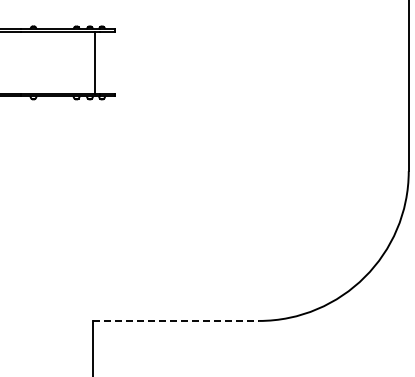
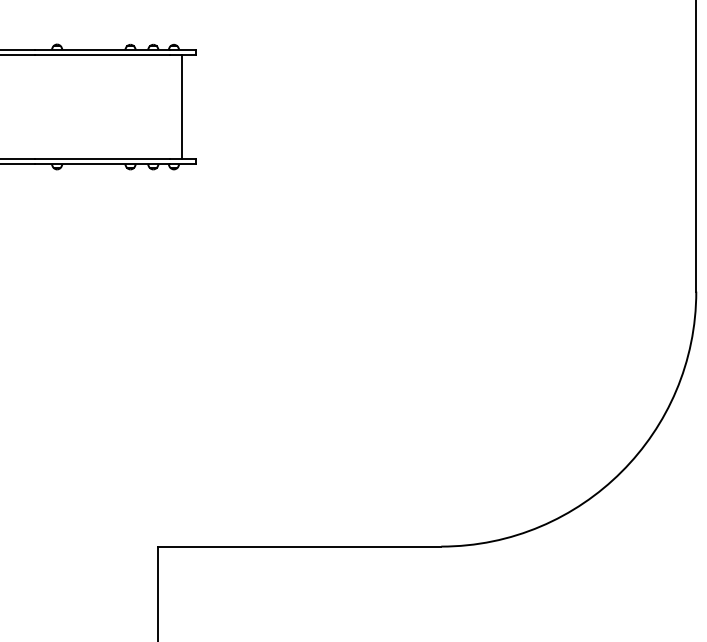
line: (94, 62) -> (181, 106), moved
line: (176, 320) -> (300, 545), dashed -> solid

